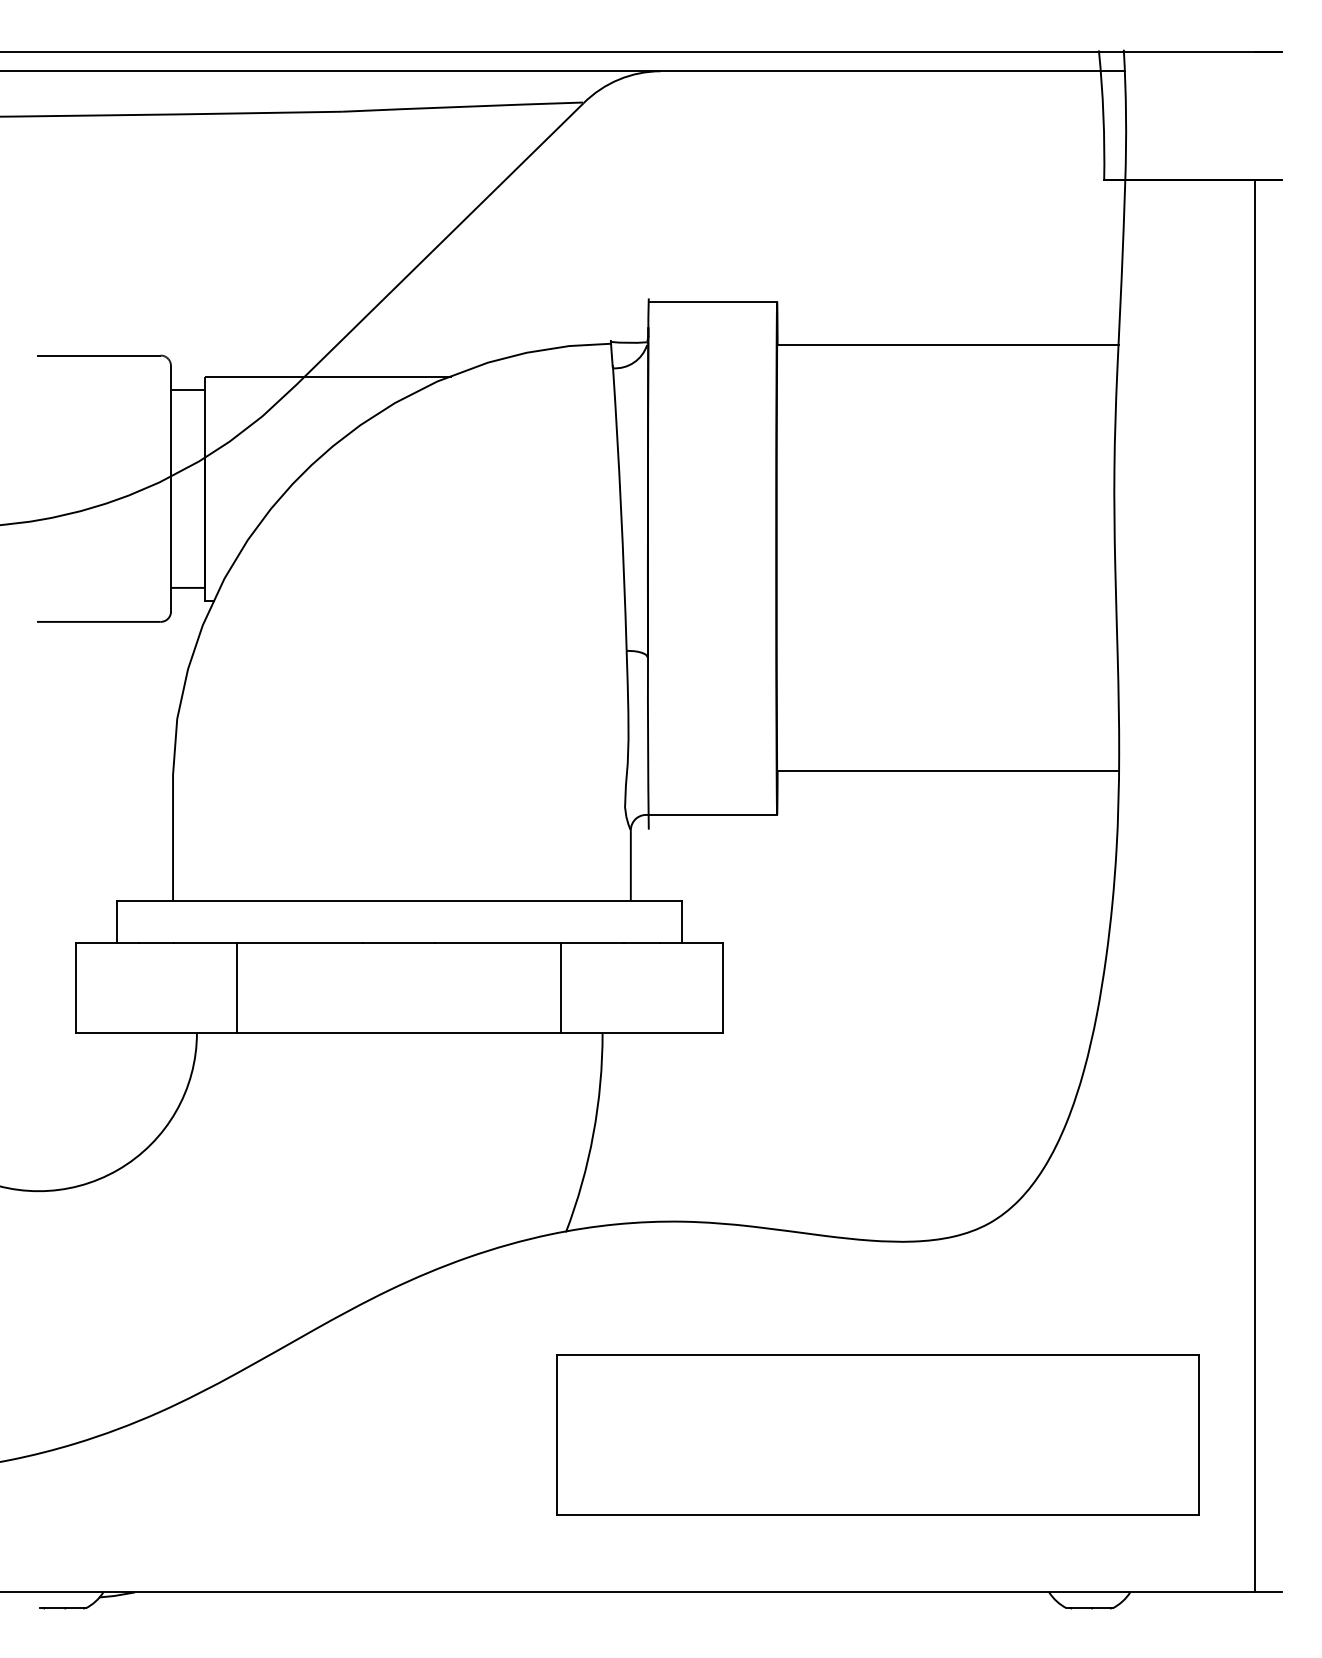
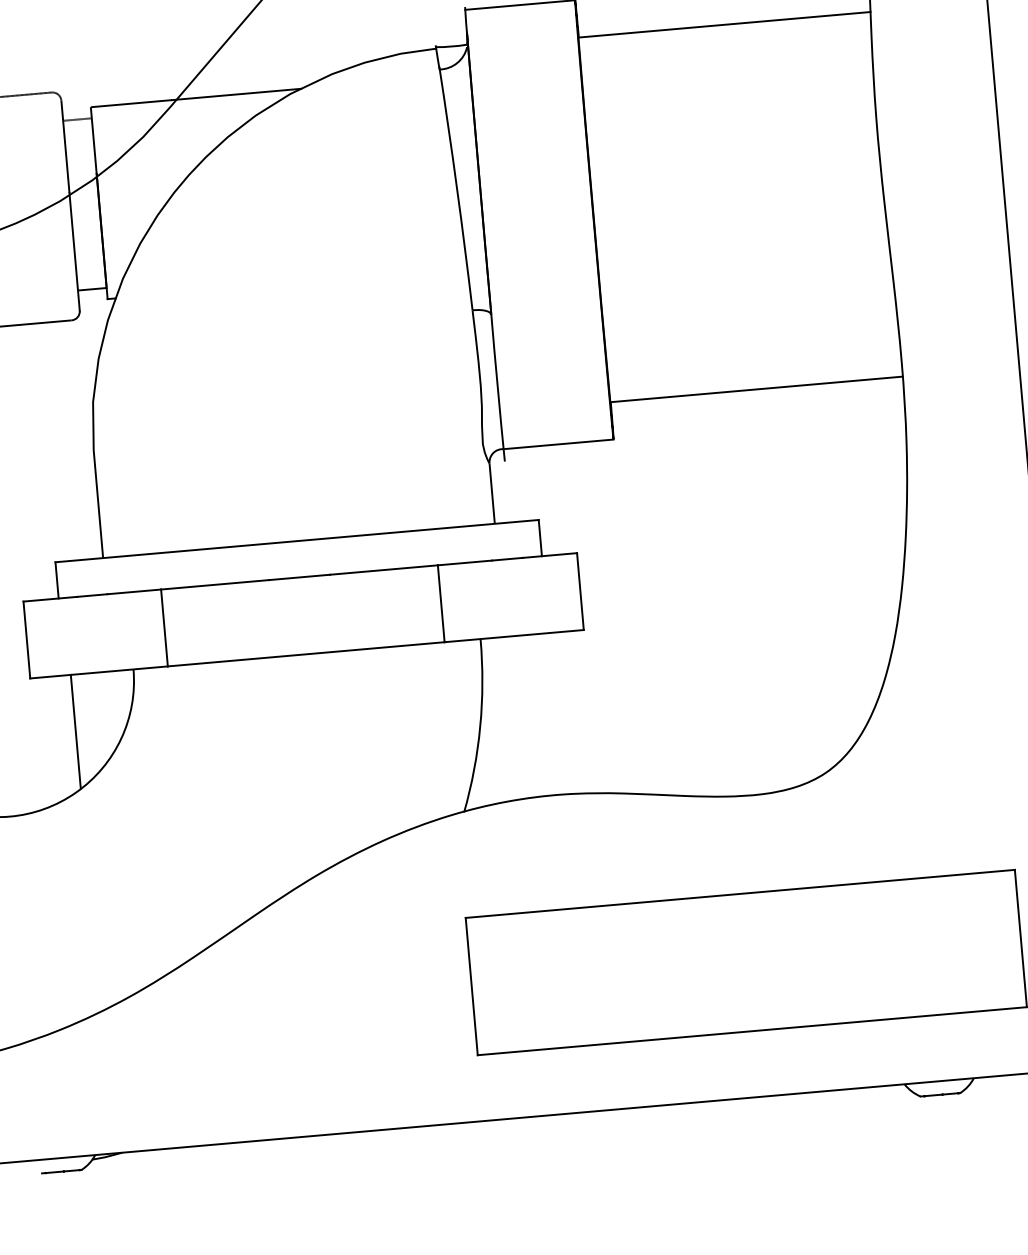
line: (123, 1099) -> (75, 731), added

